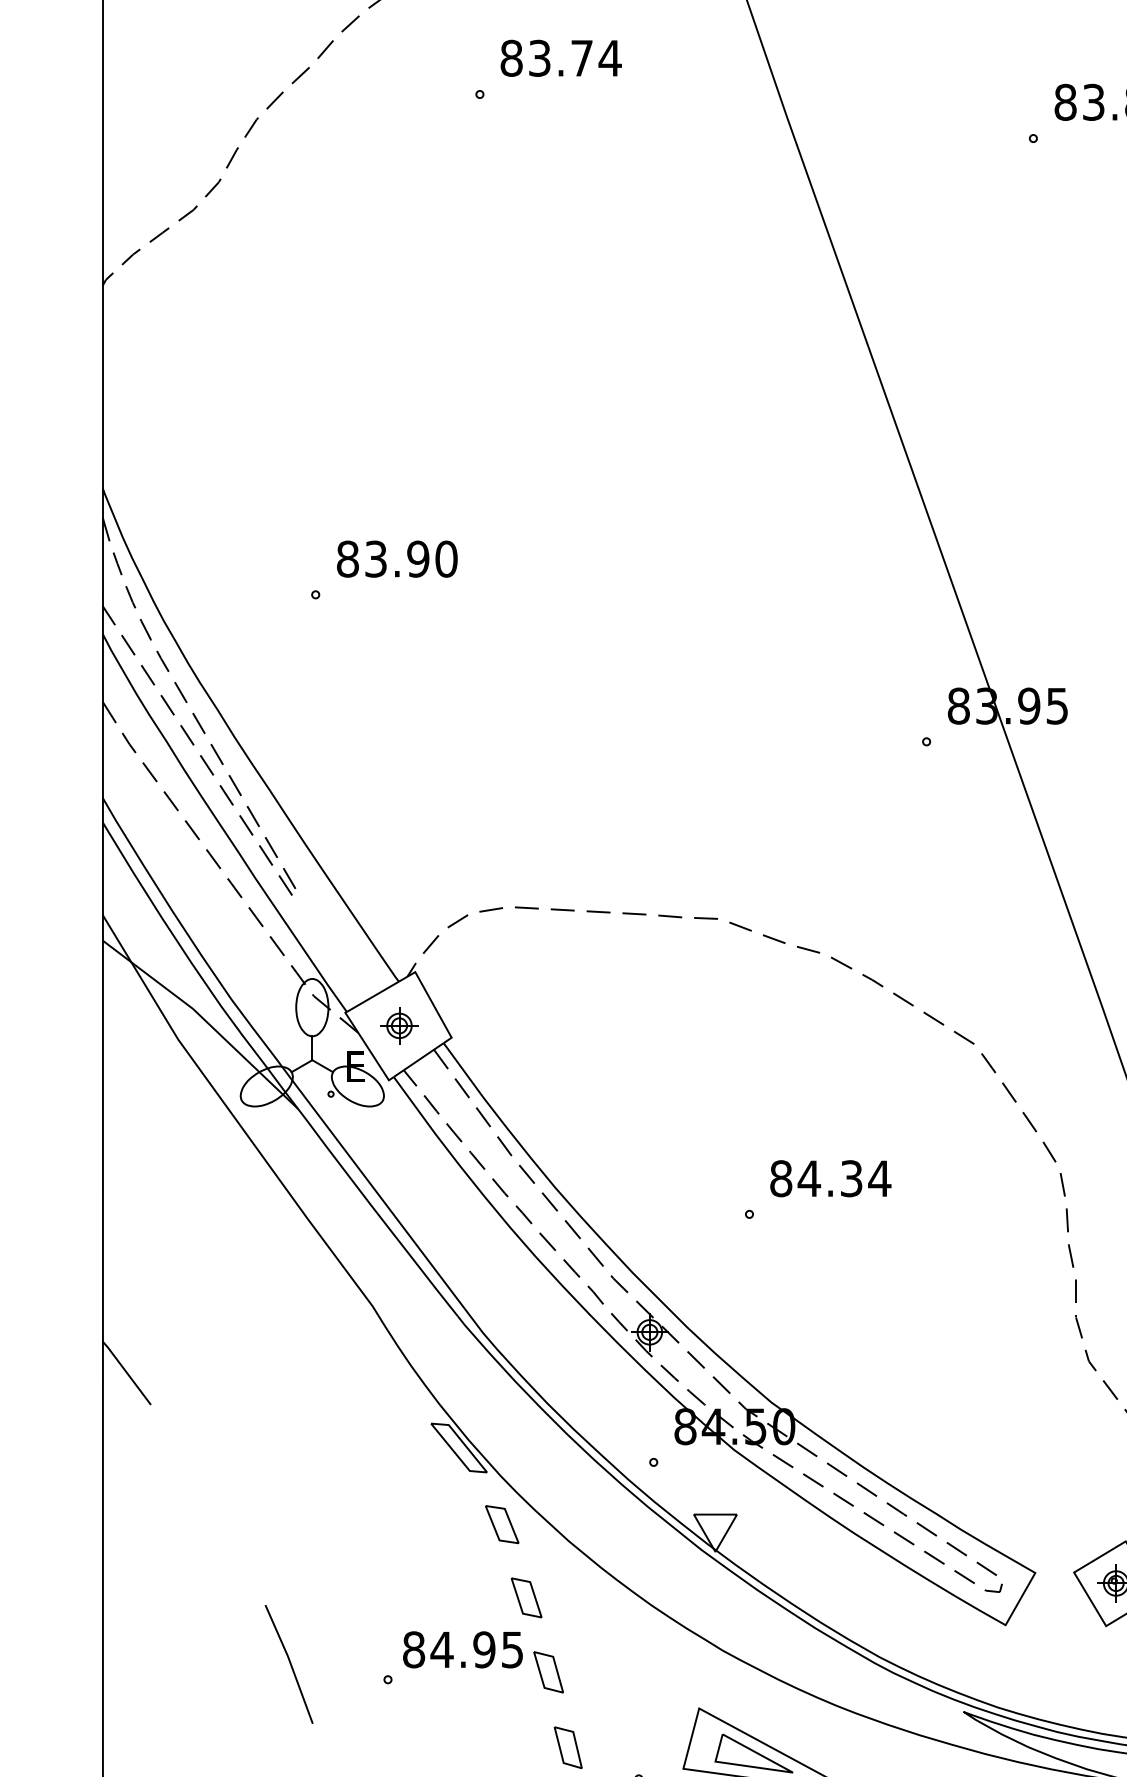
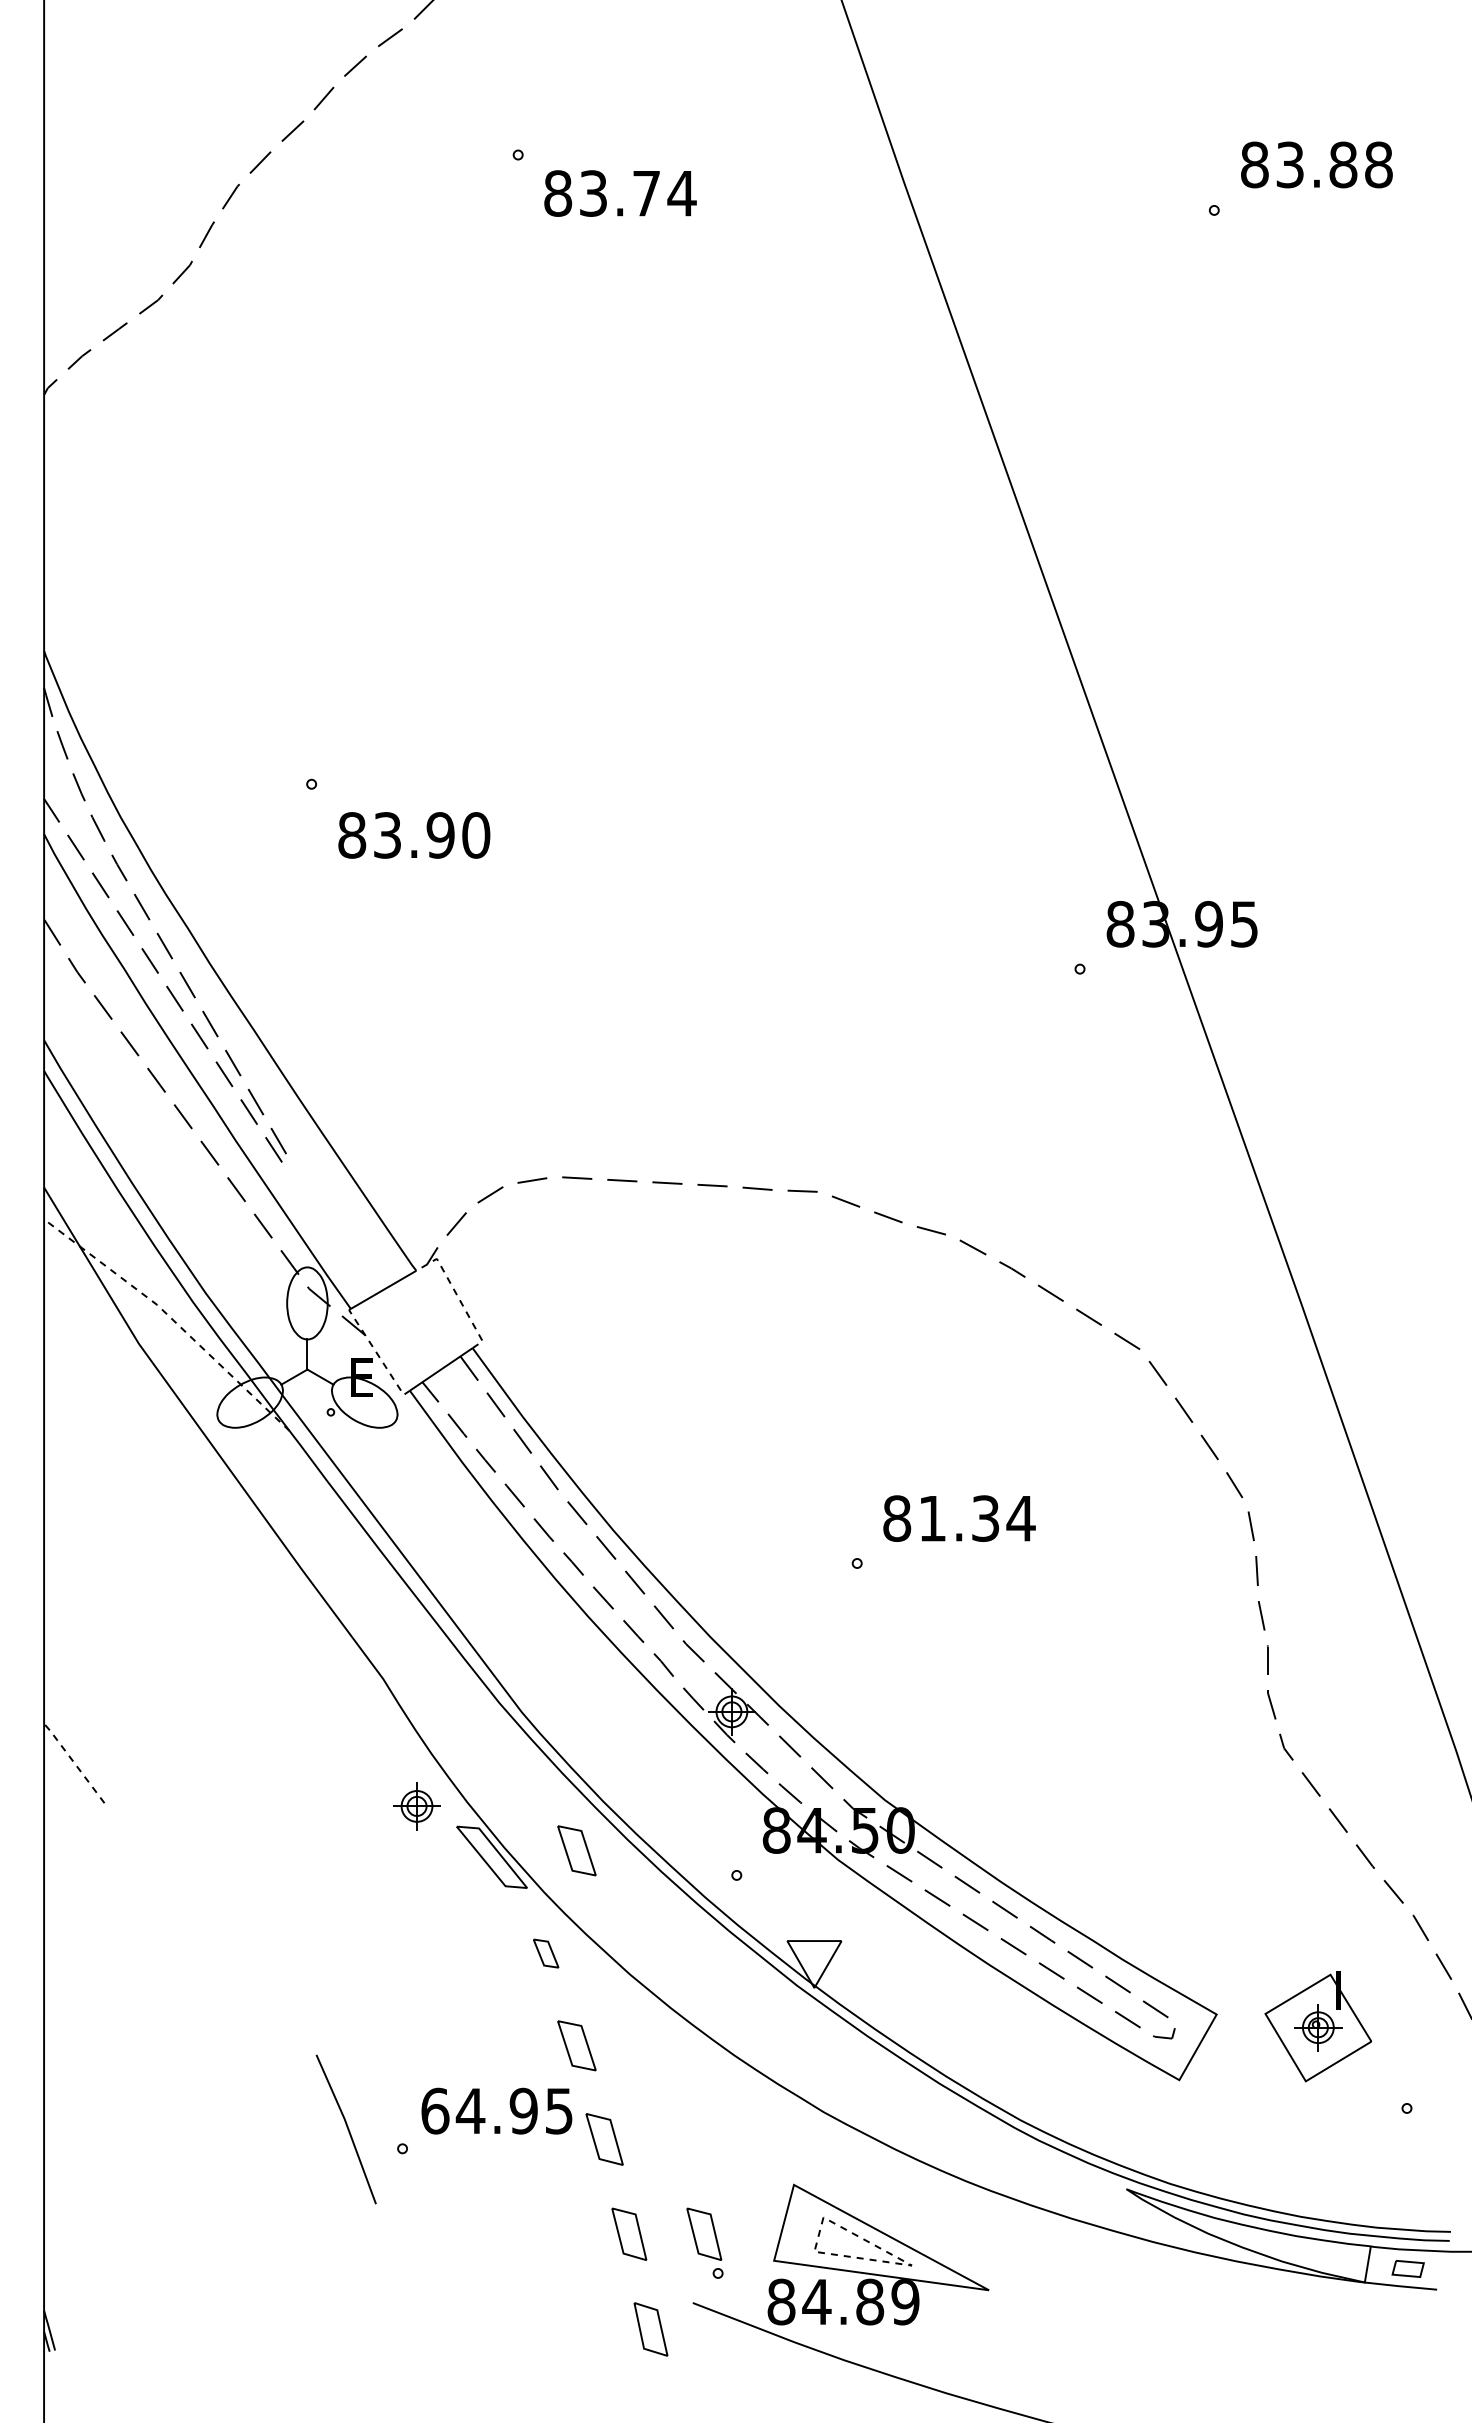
text: (561, 58) -> (620, 193), moved
text: (397, 559) -> (414, 835), moved
line: (431, 1001) -> (457, 1295), solid -> dashed
line: (204, 1019) -> (171, 1318), solid -> dashed
part: (399, 1025) -> (416, 1806), moved
line: (368, 1048) -> (378, 1354), solid -> dashed
text: (809, 1178) -> (932, 1518), 84.34 -> 81.34
line: (127, 1372) -> (74, 1762), solid -> dashed
part: (526, 1442) -> (576, 1850), added
part: (501, 1524) -> (545, 1953), size x0.6
text: (414, 1649) -> (435, 2110), 84.95 -> 64.95
line: (290, 1664) -> (347, 2129), moved
part: (628, 1747) -> (704, 2233), added
line: (779, 1770) -> (895, 2263), solid -> dashed

